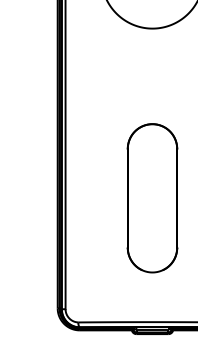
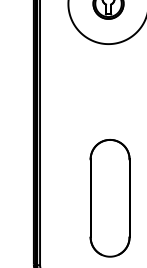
part: (152, 198) -> (110, 198), moved

